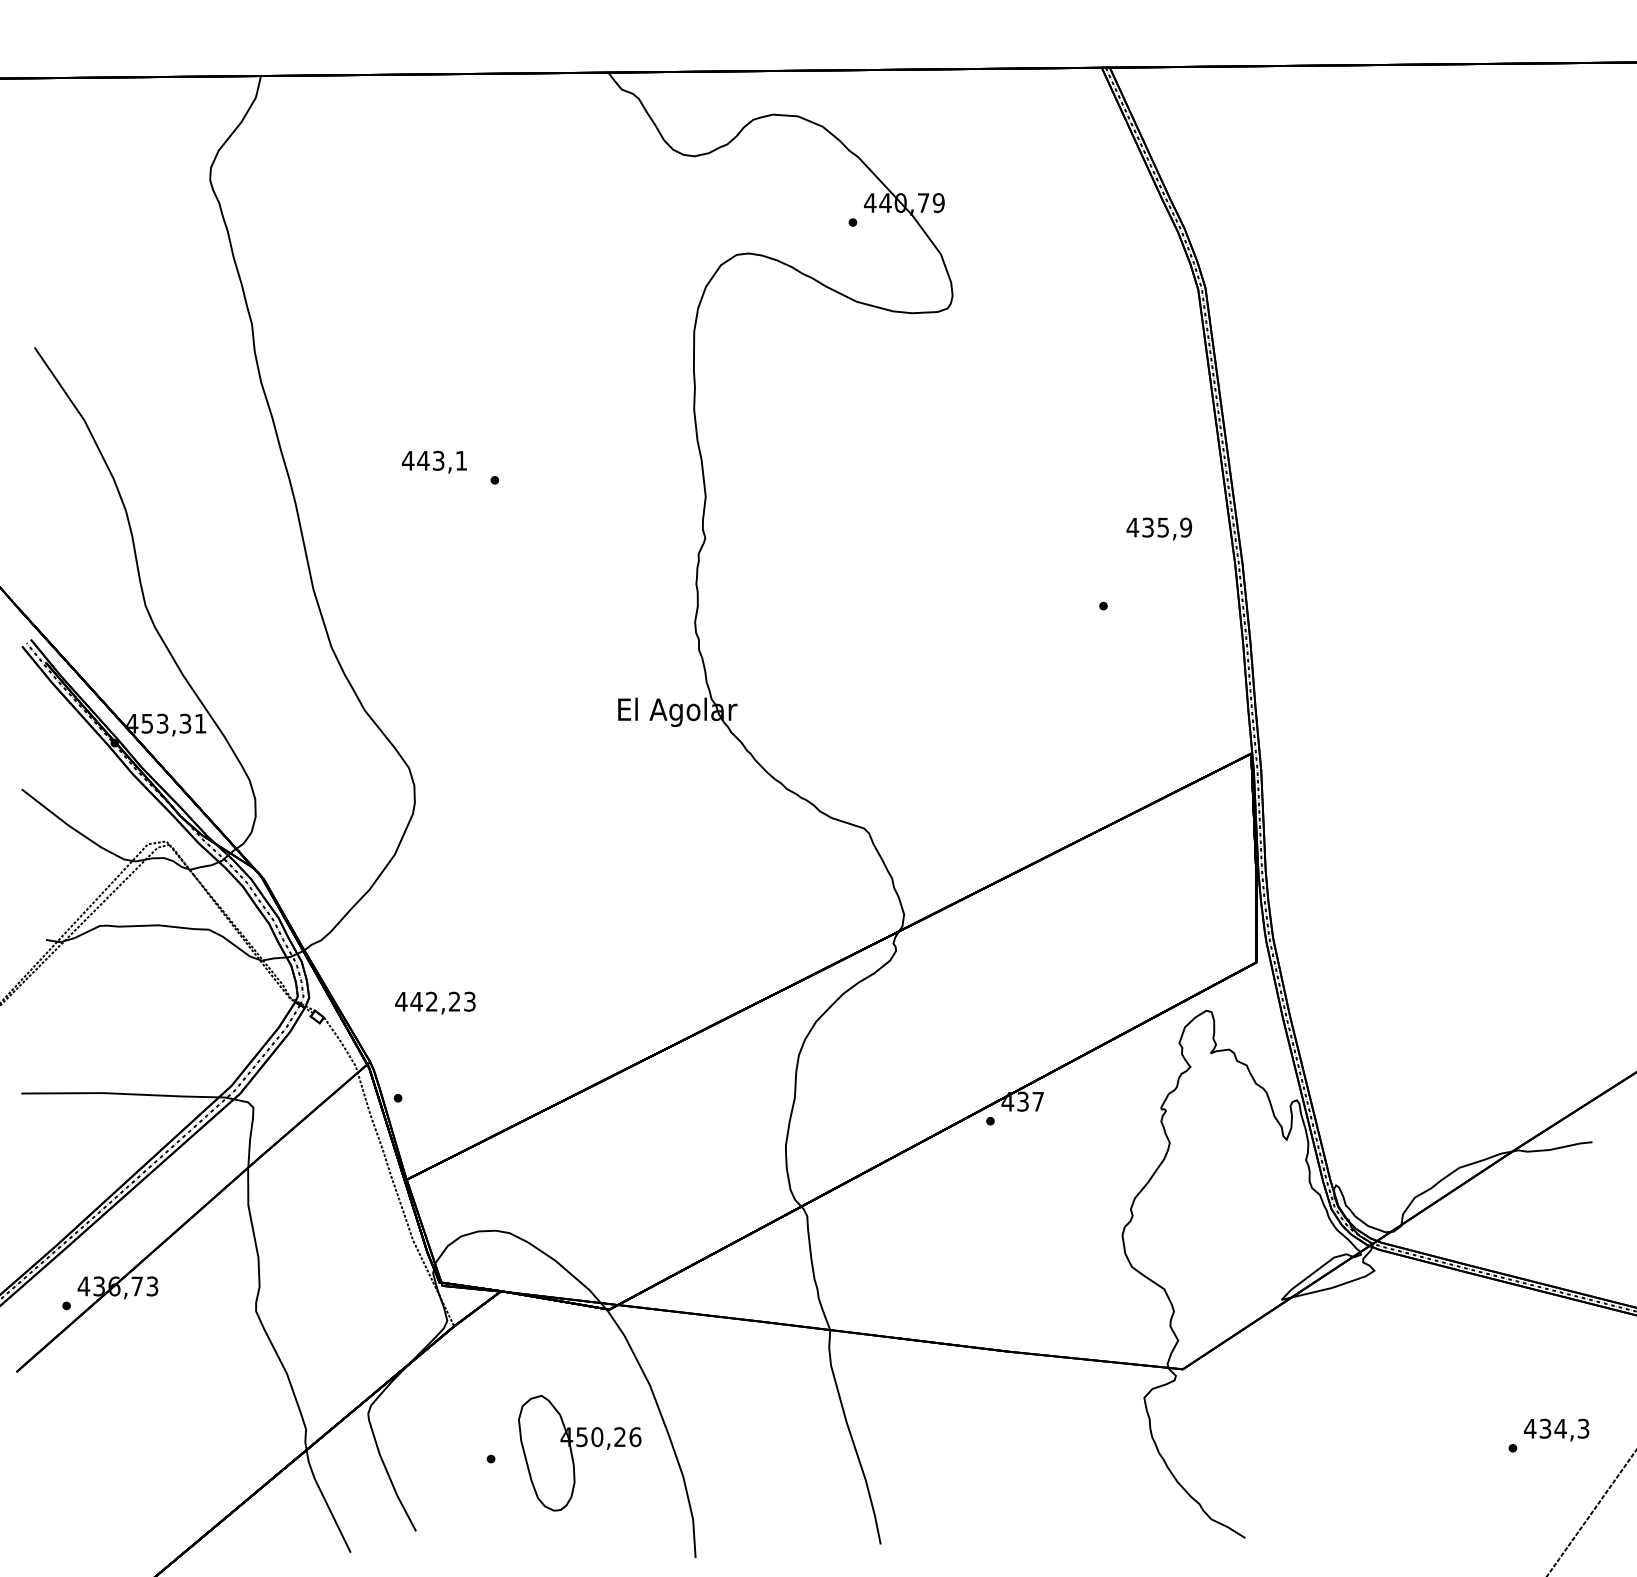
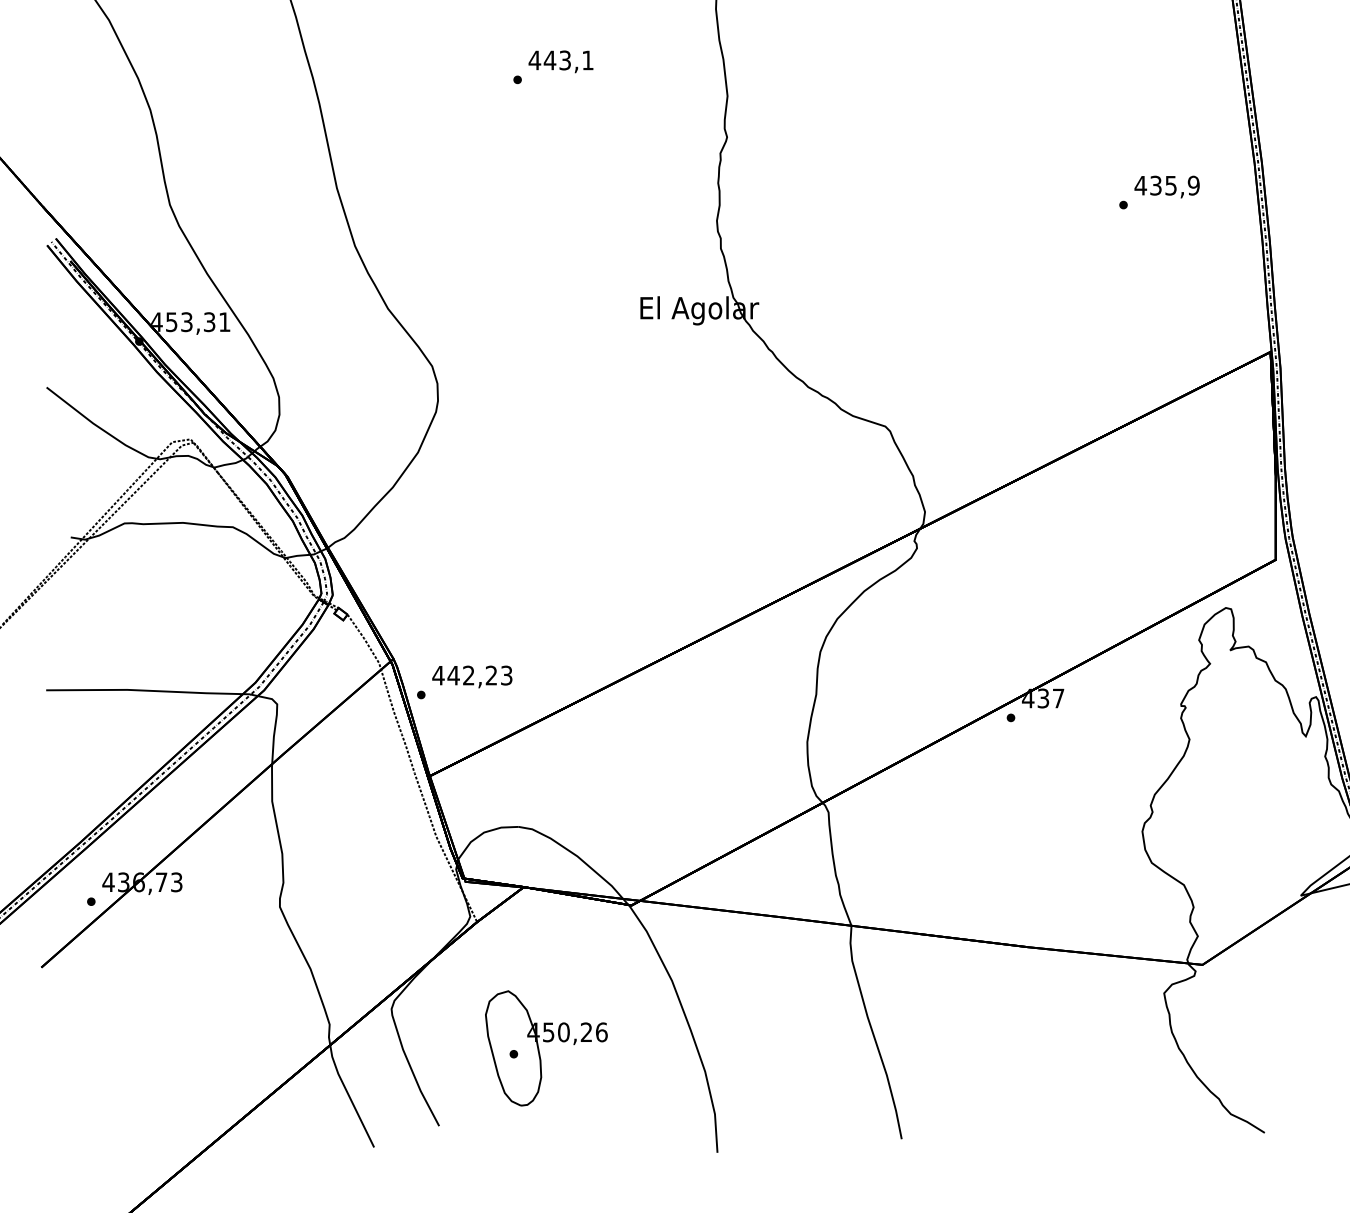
text: (433, 461) -> (560, 61), moved
text: (1159, 528) -> (1167, 186), moved
text: (435, 1002) -> (472, 676), moved
part: (579, 1452) -> (546, 1047), moved

